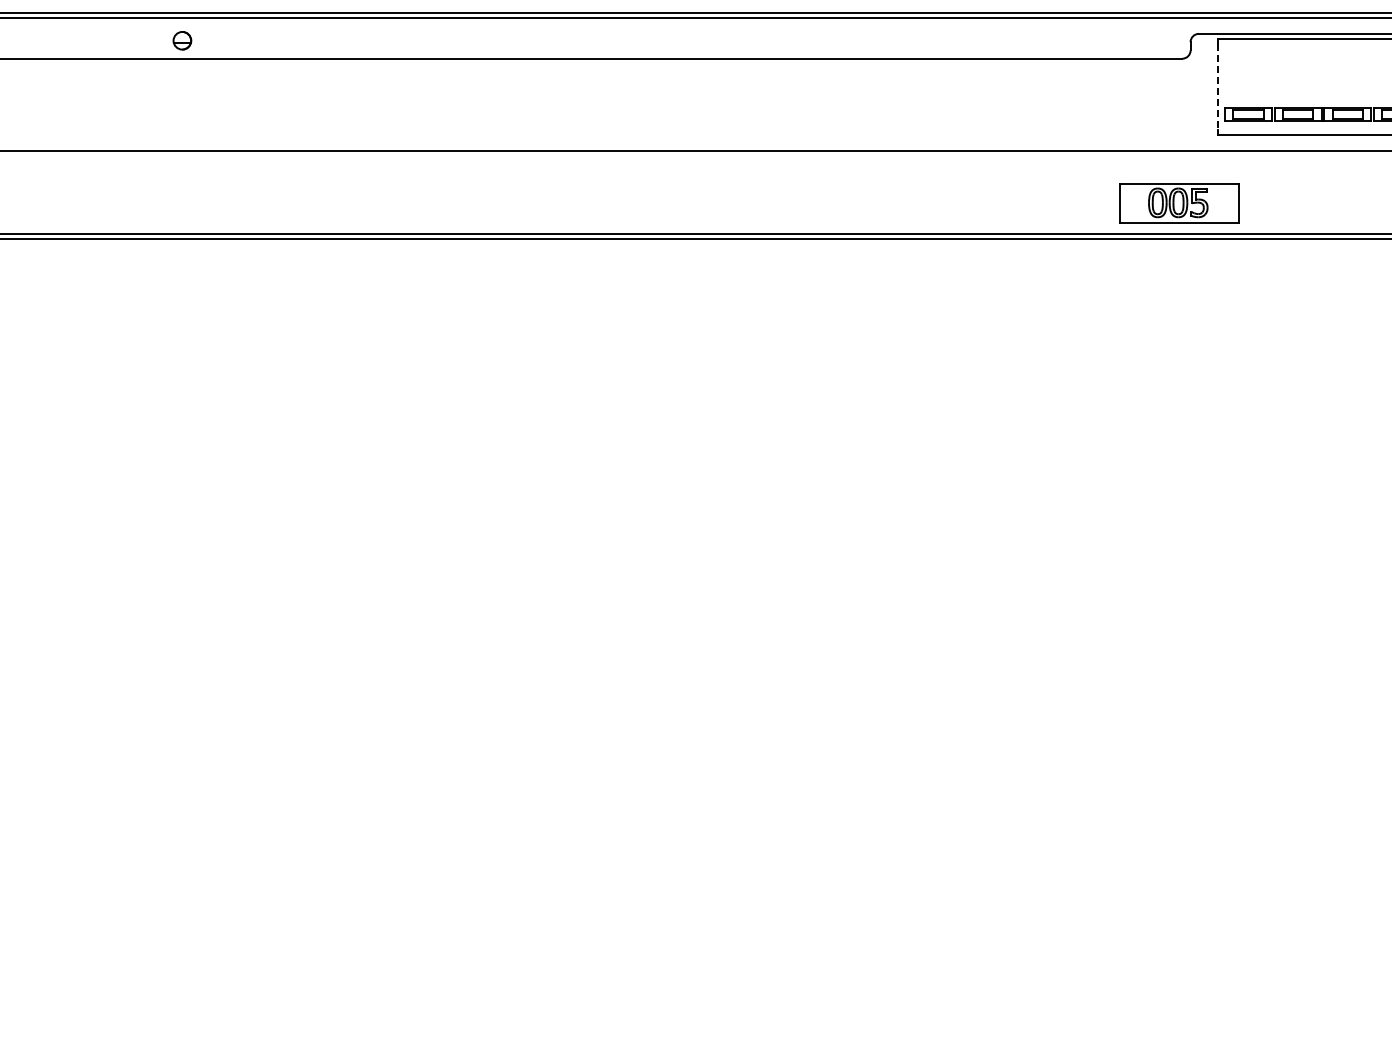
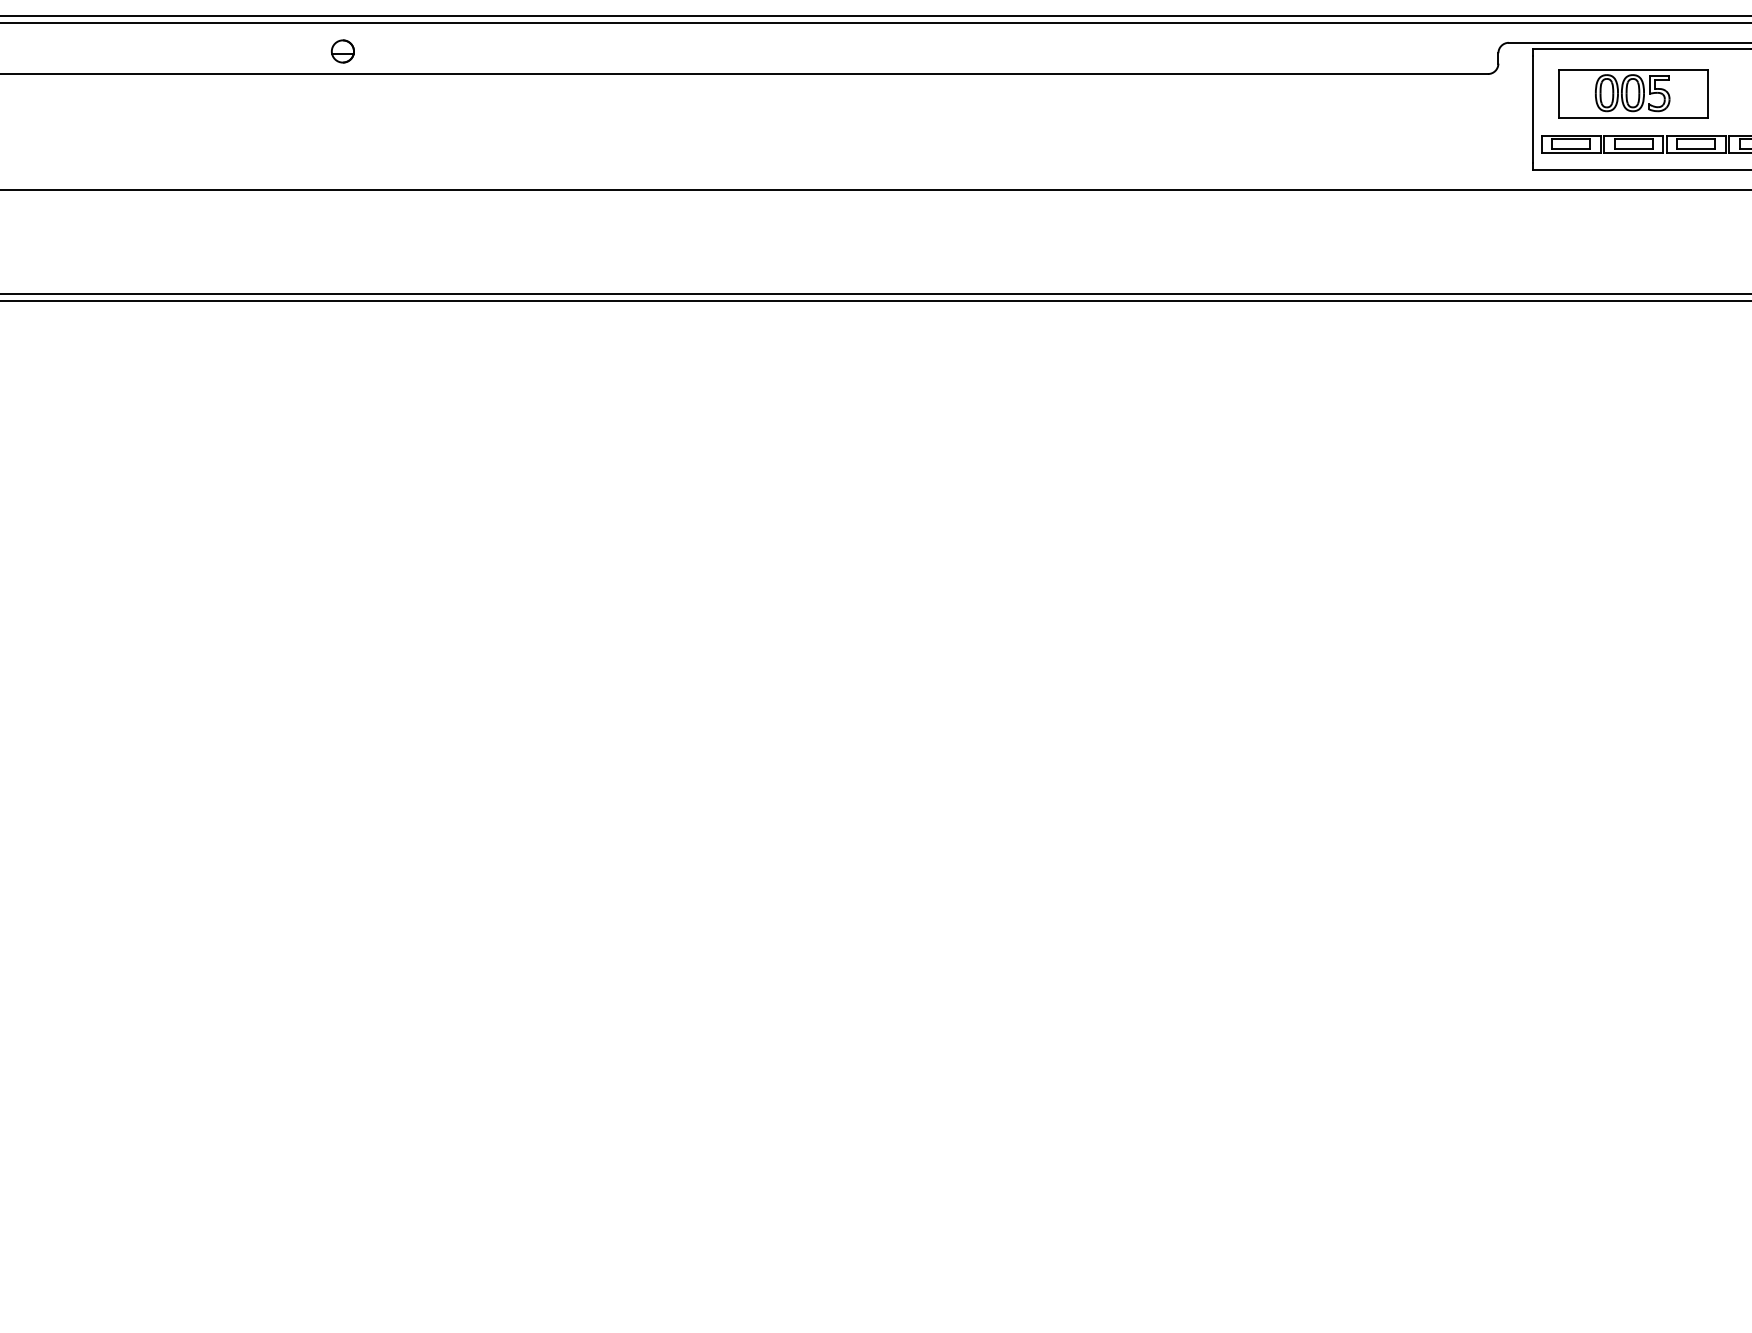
part: (182, 40) -> (343, 51), moved
line: (1218, 86) -> (1533, 109), dashed -> solid
part: (1179, 203) -> (1634, 93), moved

